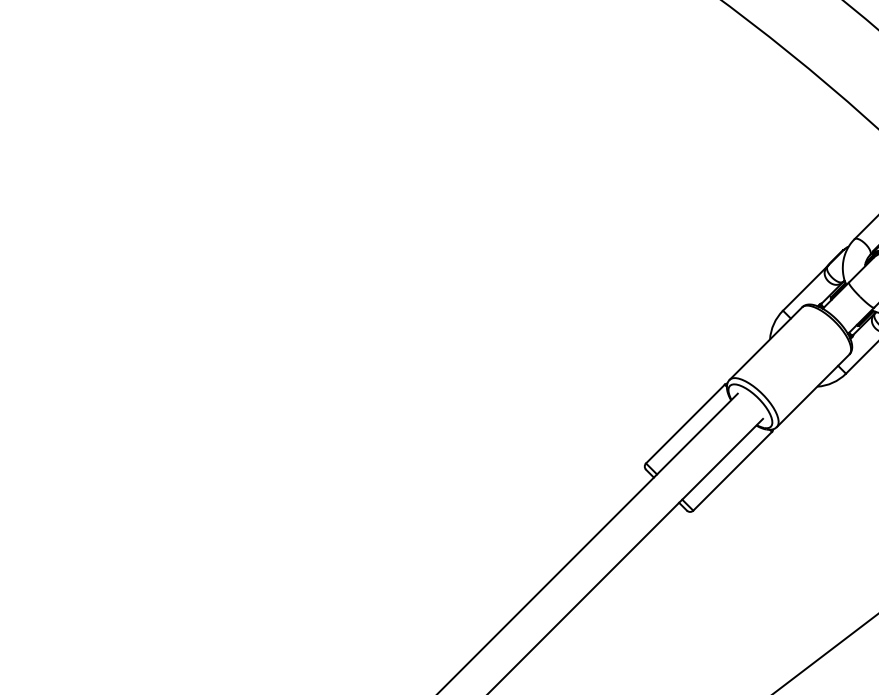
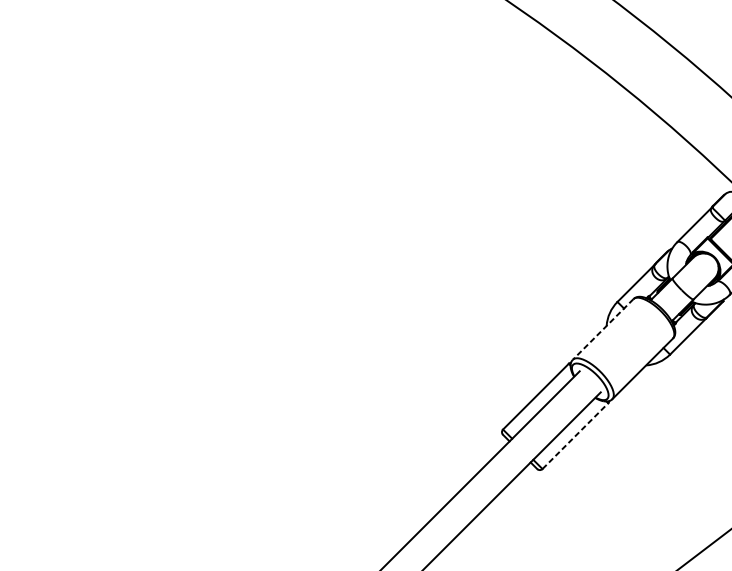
line: (765, 343) -> (602, 329), solid -> dashed
line: (732, 471) -> (575, 436), solid -> dashed

